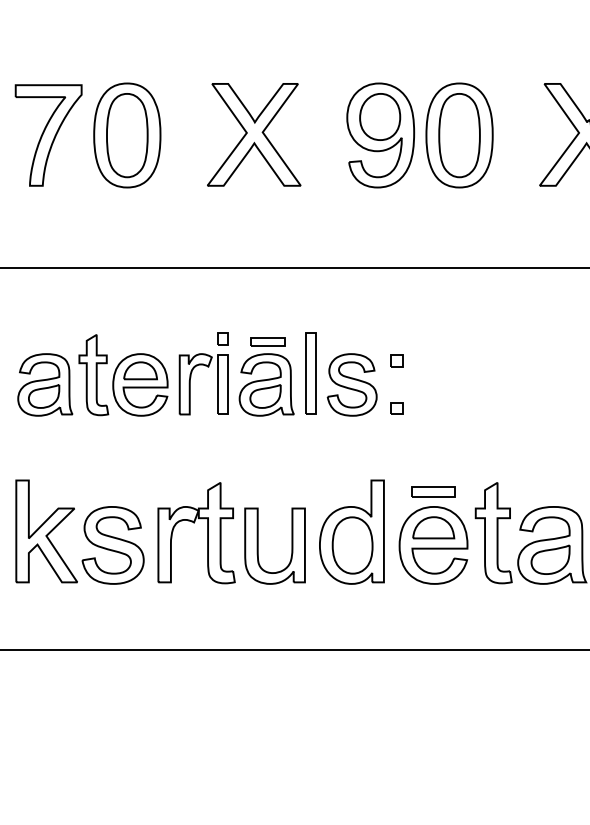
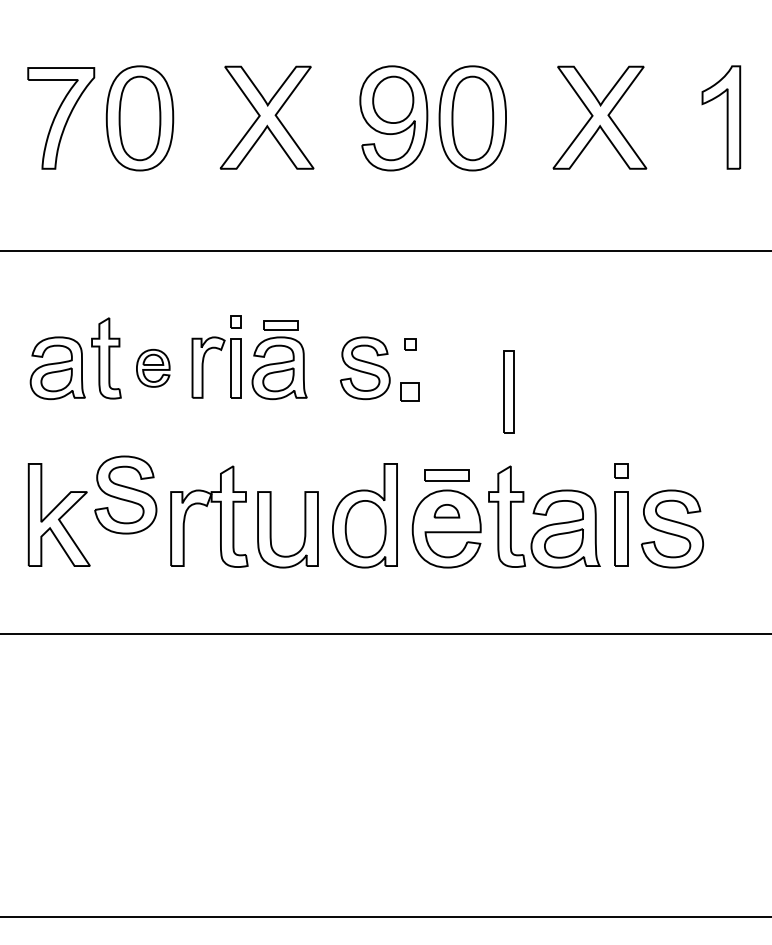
part: (310, 373) -> (508, 391), moved
part: (140, 385) -> (153, 368), size x0.6
part: (397, 408) -> (410, 391), size x1.6
part: (433, 526) -> (446, 510), size x0.6
part: (112, 544) -> (125, 494), moved

